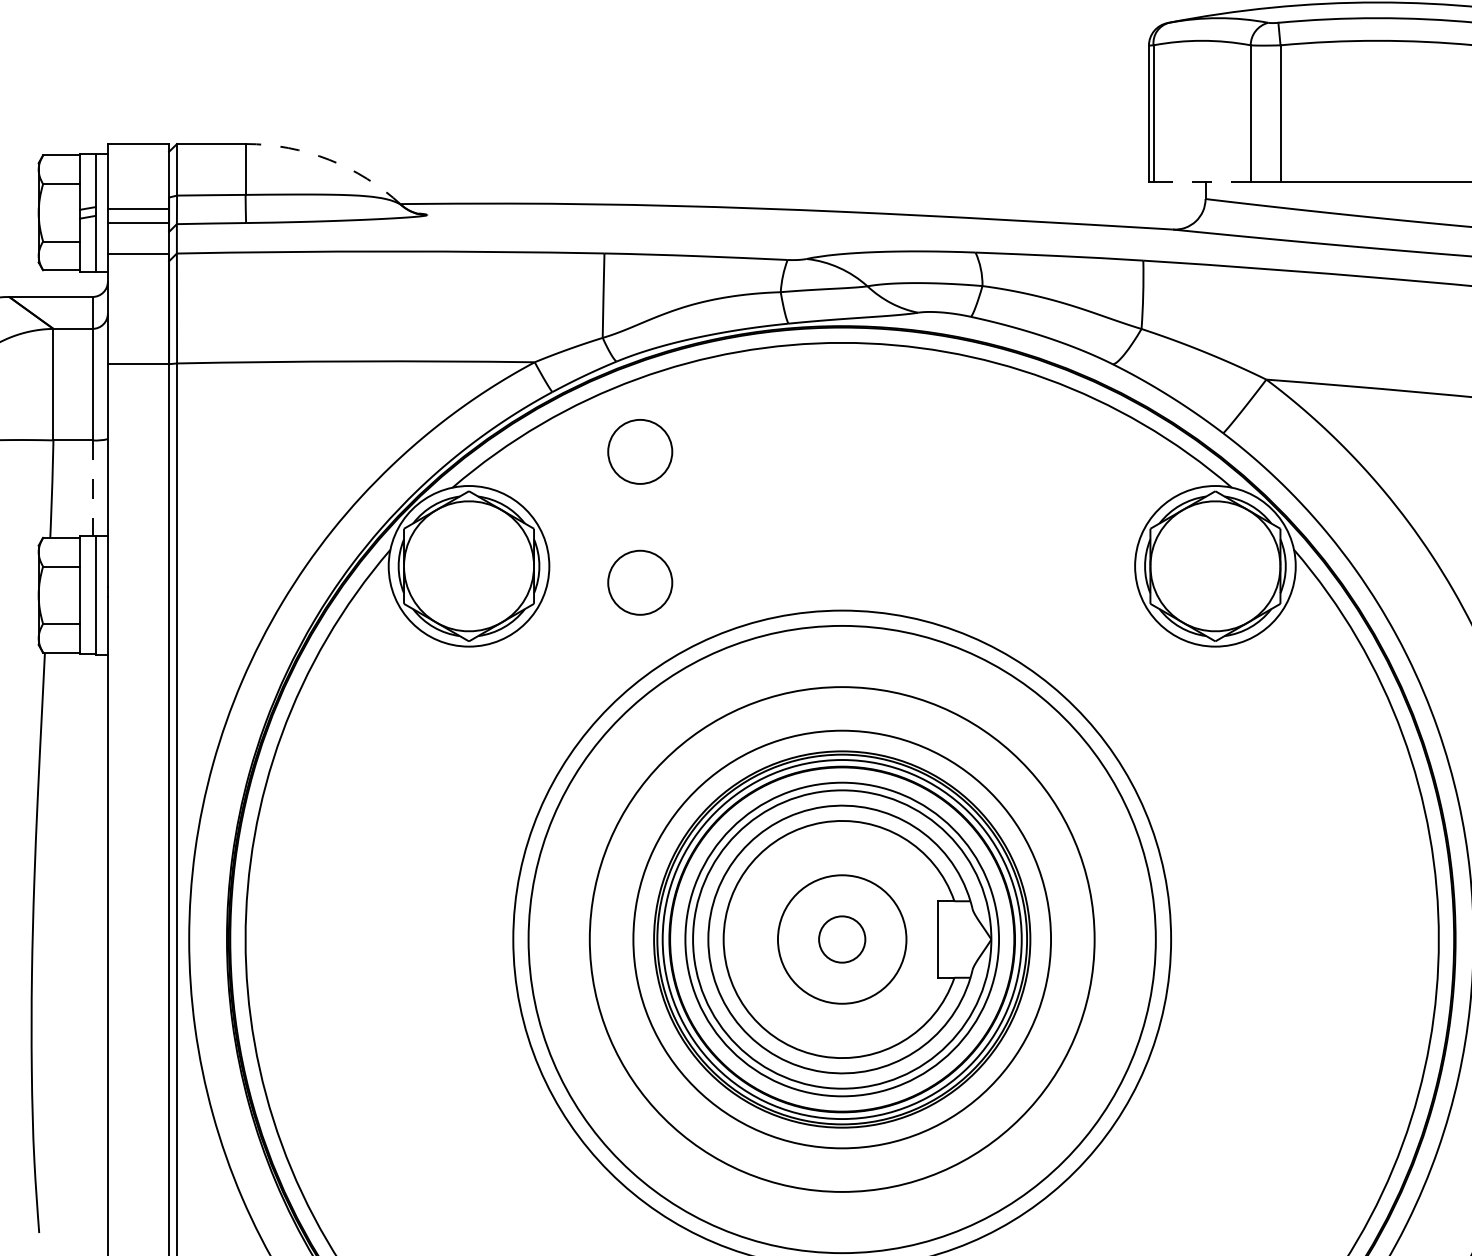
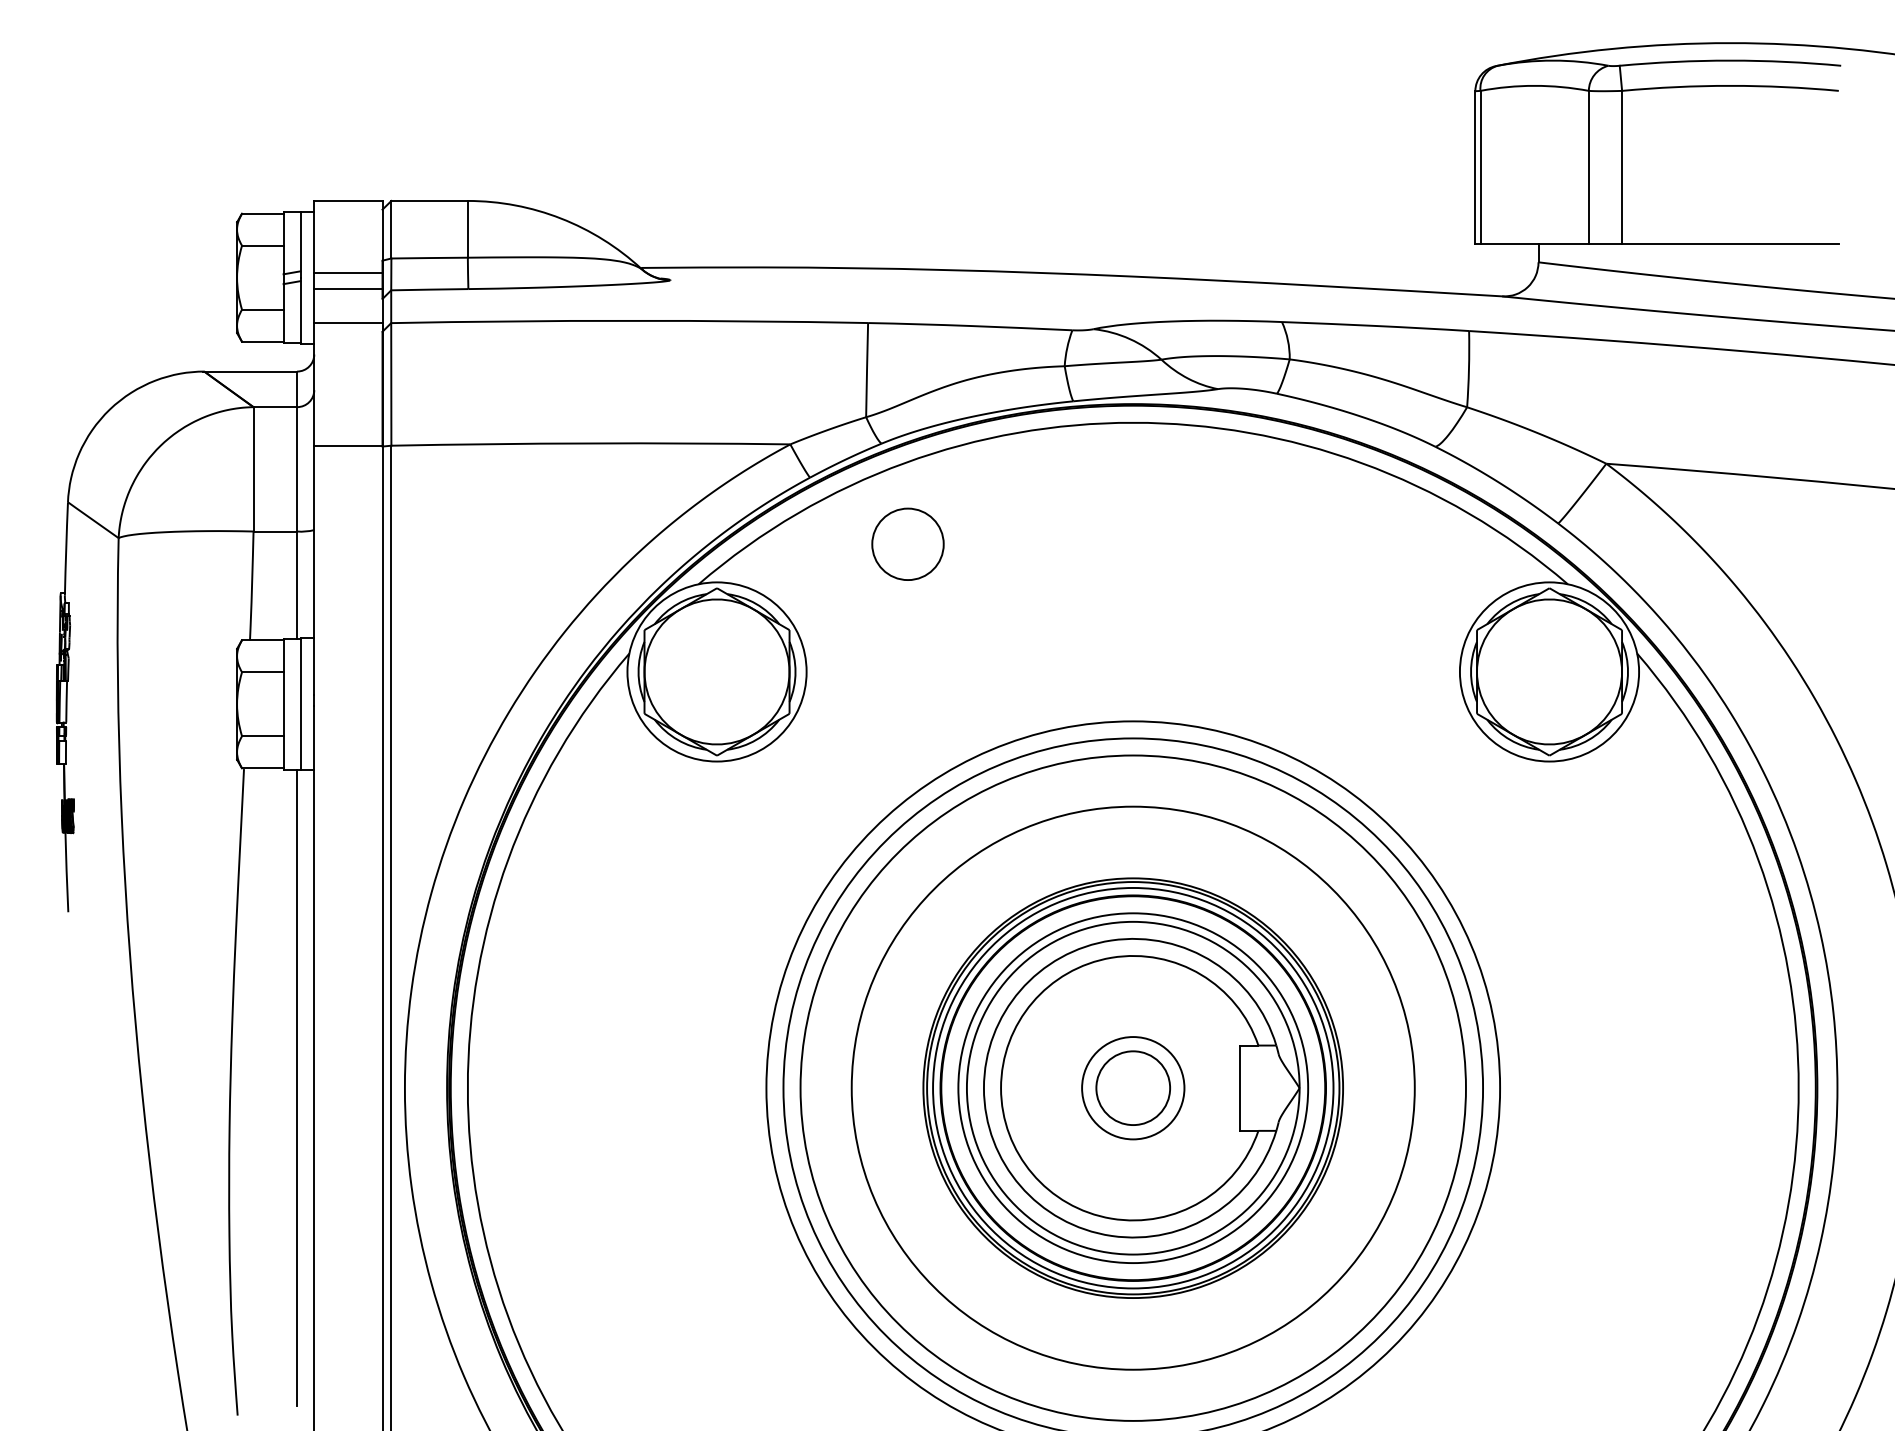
arc: (329, 159) -> (561, 218), dashed -> solid
line: (1202, 182) -> (1535, 243), dashed -> solid
line: (92, 488) -> (297, 585), dashed -> solid
circle: (639, 582) -> (907, 689), removed
line: (92, 938) -> (297, 1087), added
circle: (841, 938) -> (1132, 1087), size x1.43
circle: (842, 939) -> (1133, 1088), size x0.71
circle: (842, 939) -> (1133, 1088), size x1.43

